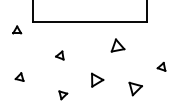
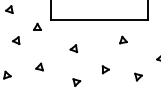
part: (118, 44) -> (123, 39), size x0.62
part: (96, 79) -> (105, 69), size x0.62
part: (135, 88) -> (138, 76), size x0.62

